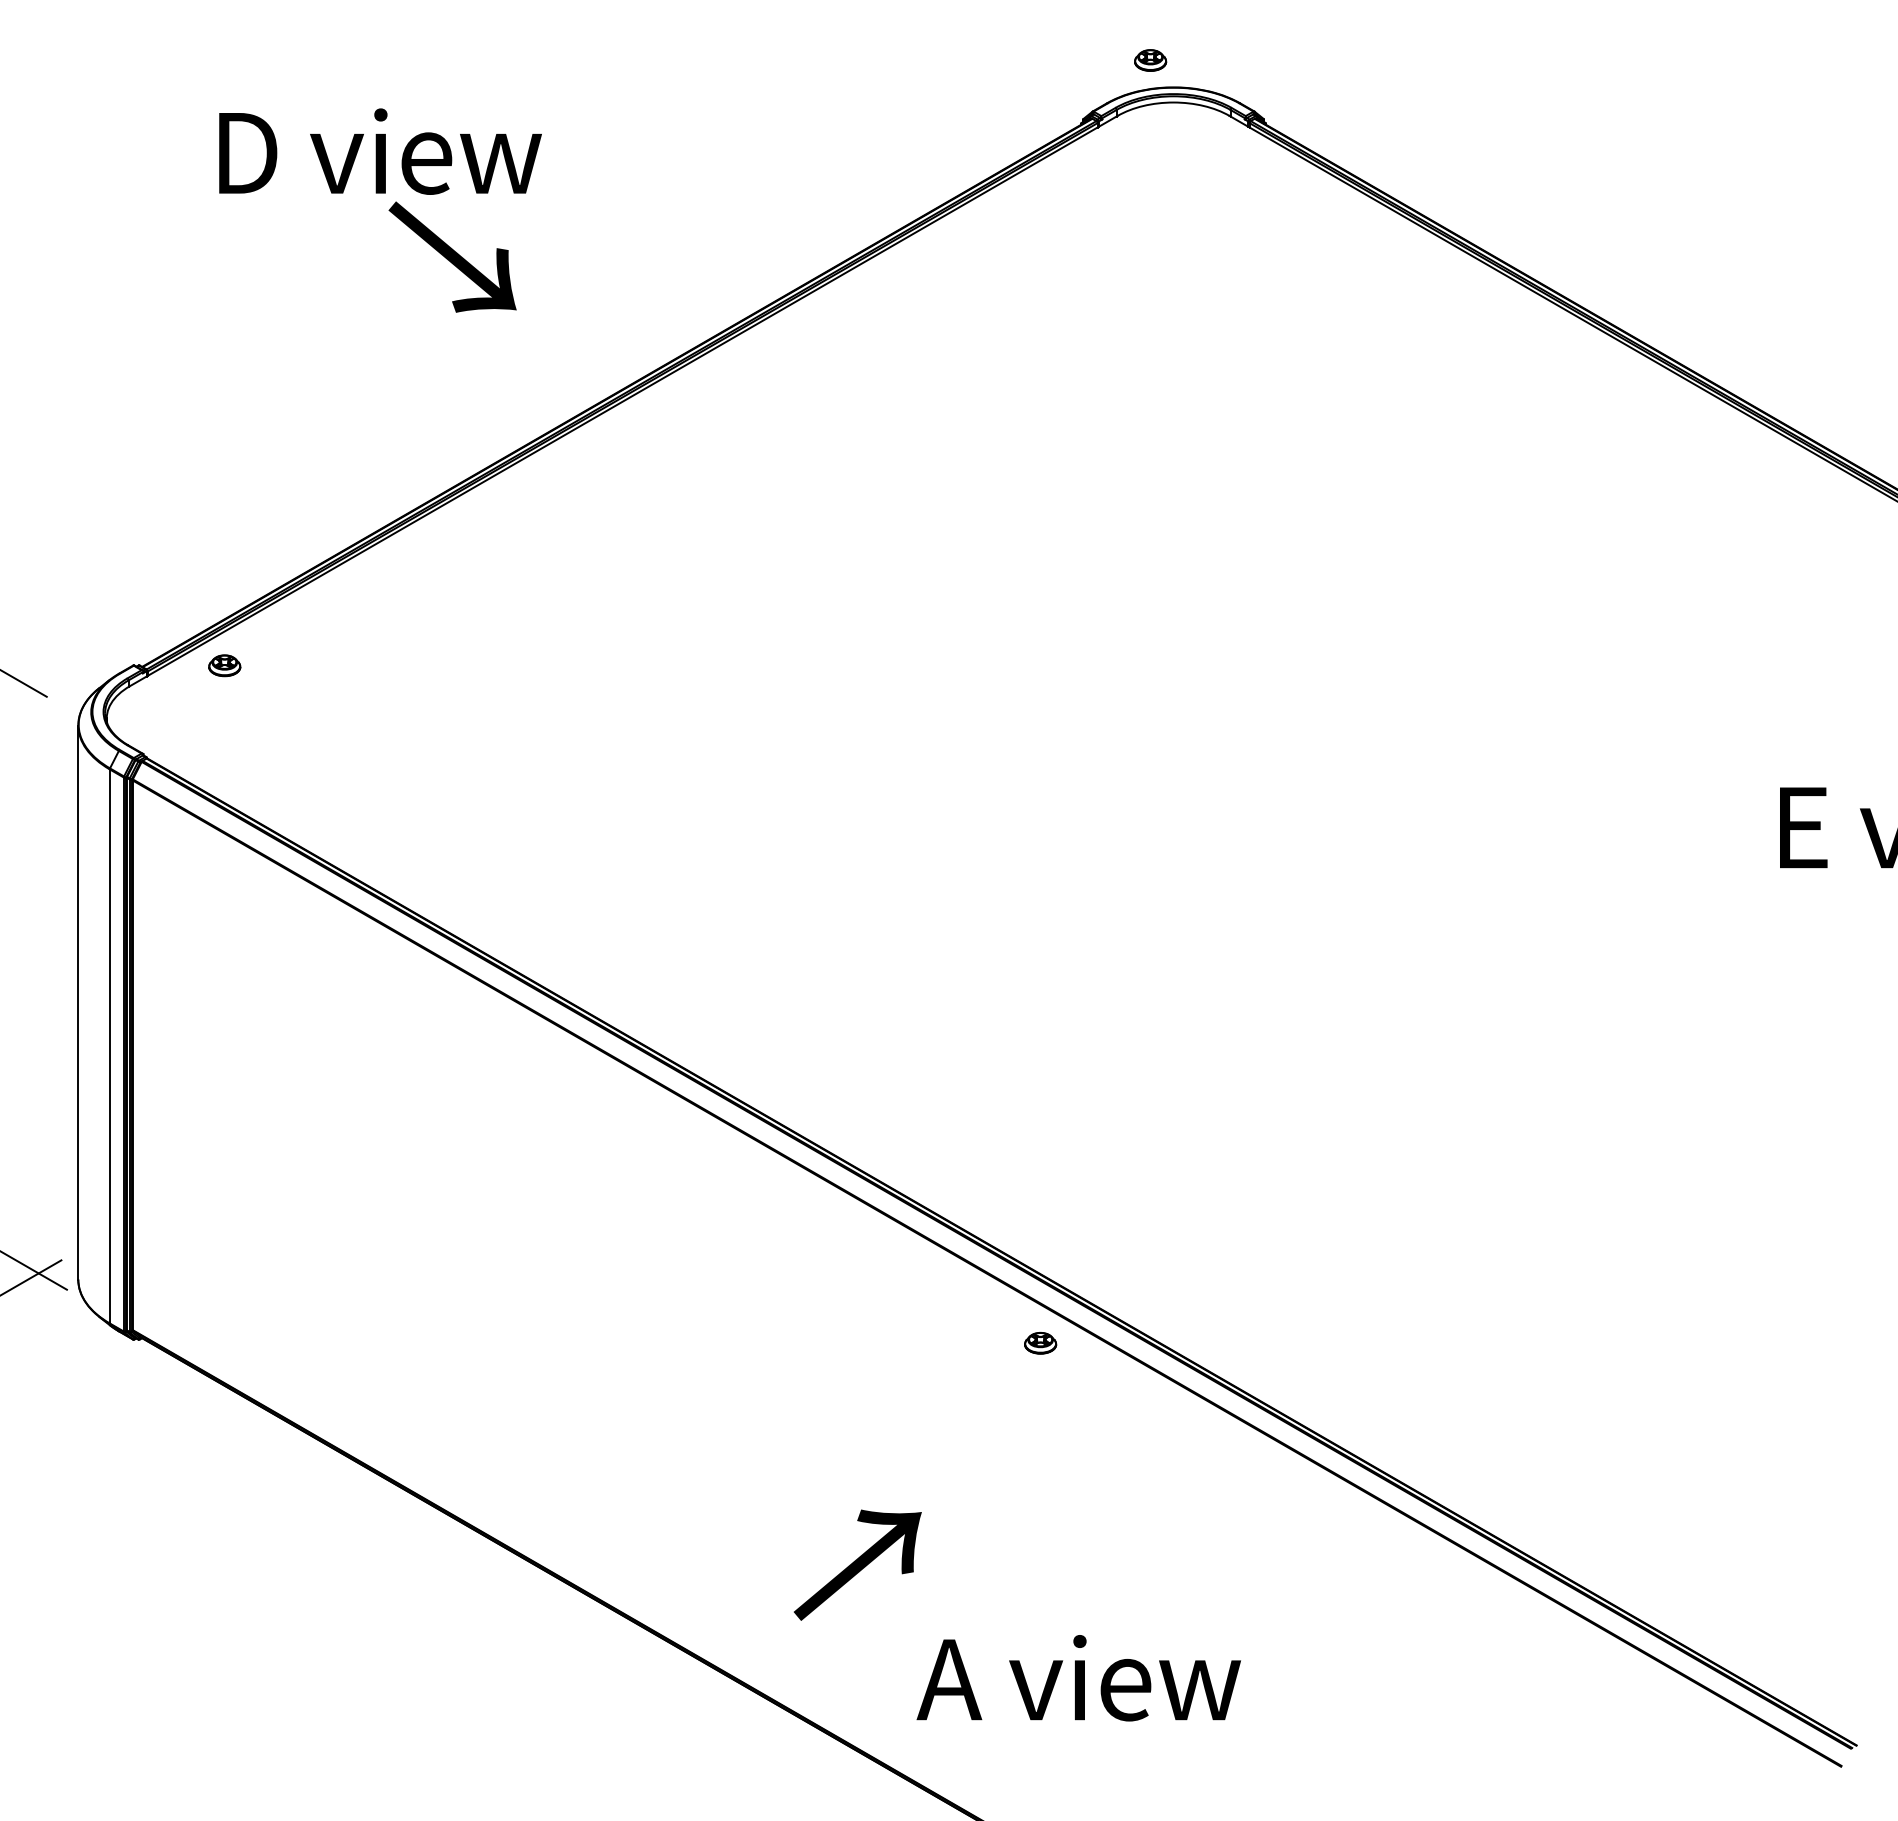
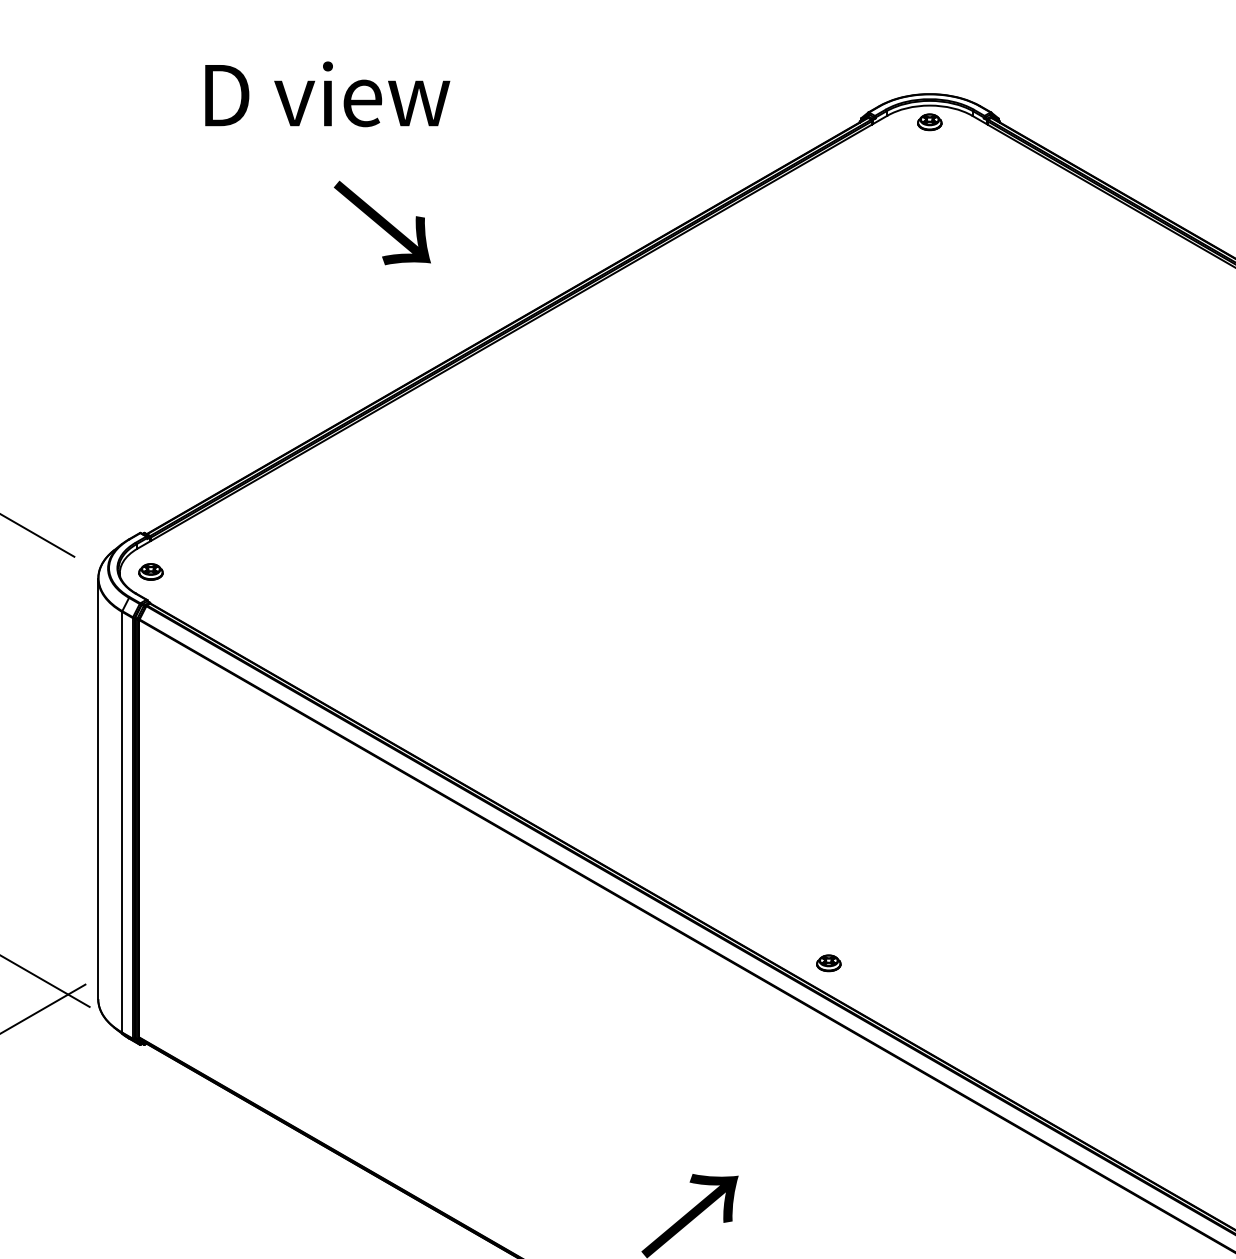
part: (1150, 60) -> (929, 122), moved
text: (380, 151) -> (327, 94), moved
part: (224, 665) -> (150, 571), moved
part: (1040, 1343) -> (828, 963), moved

